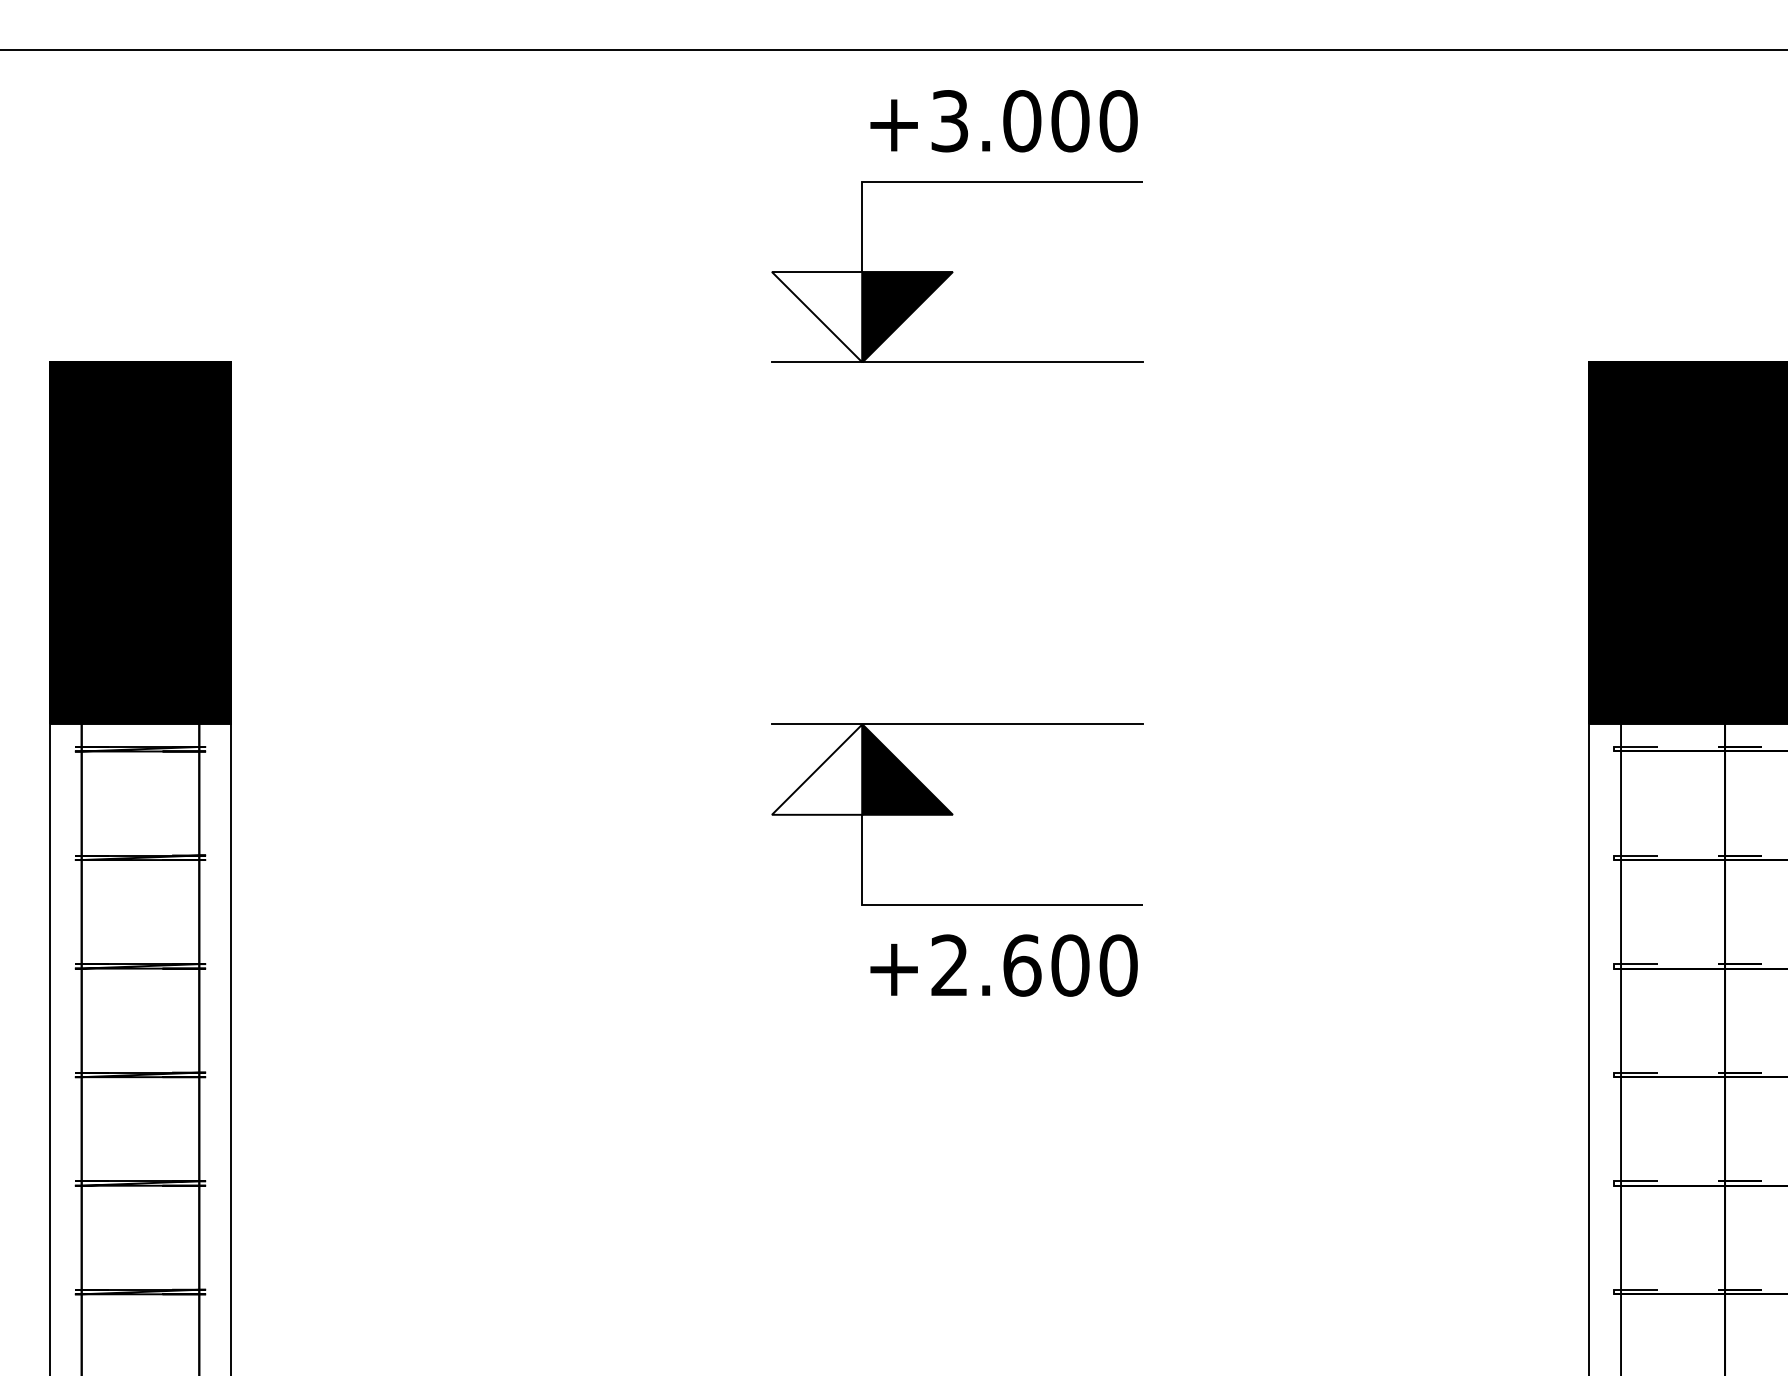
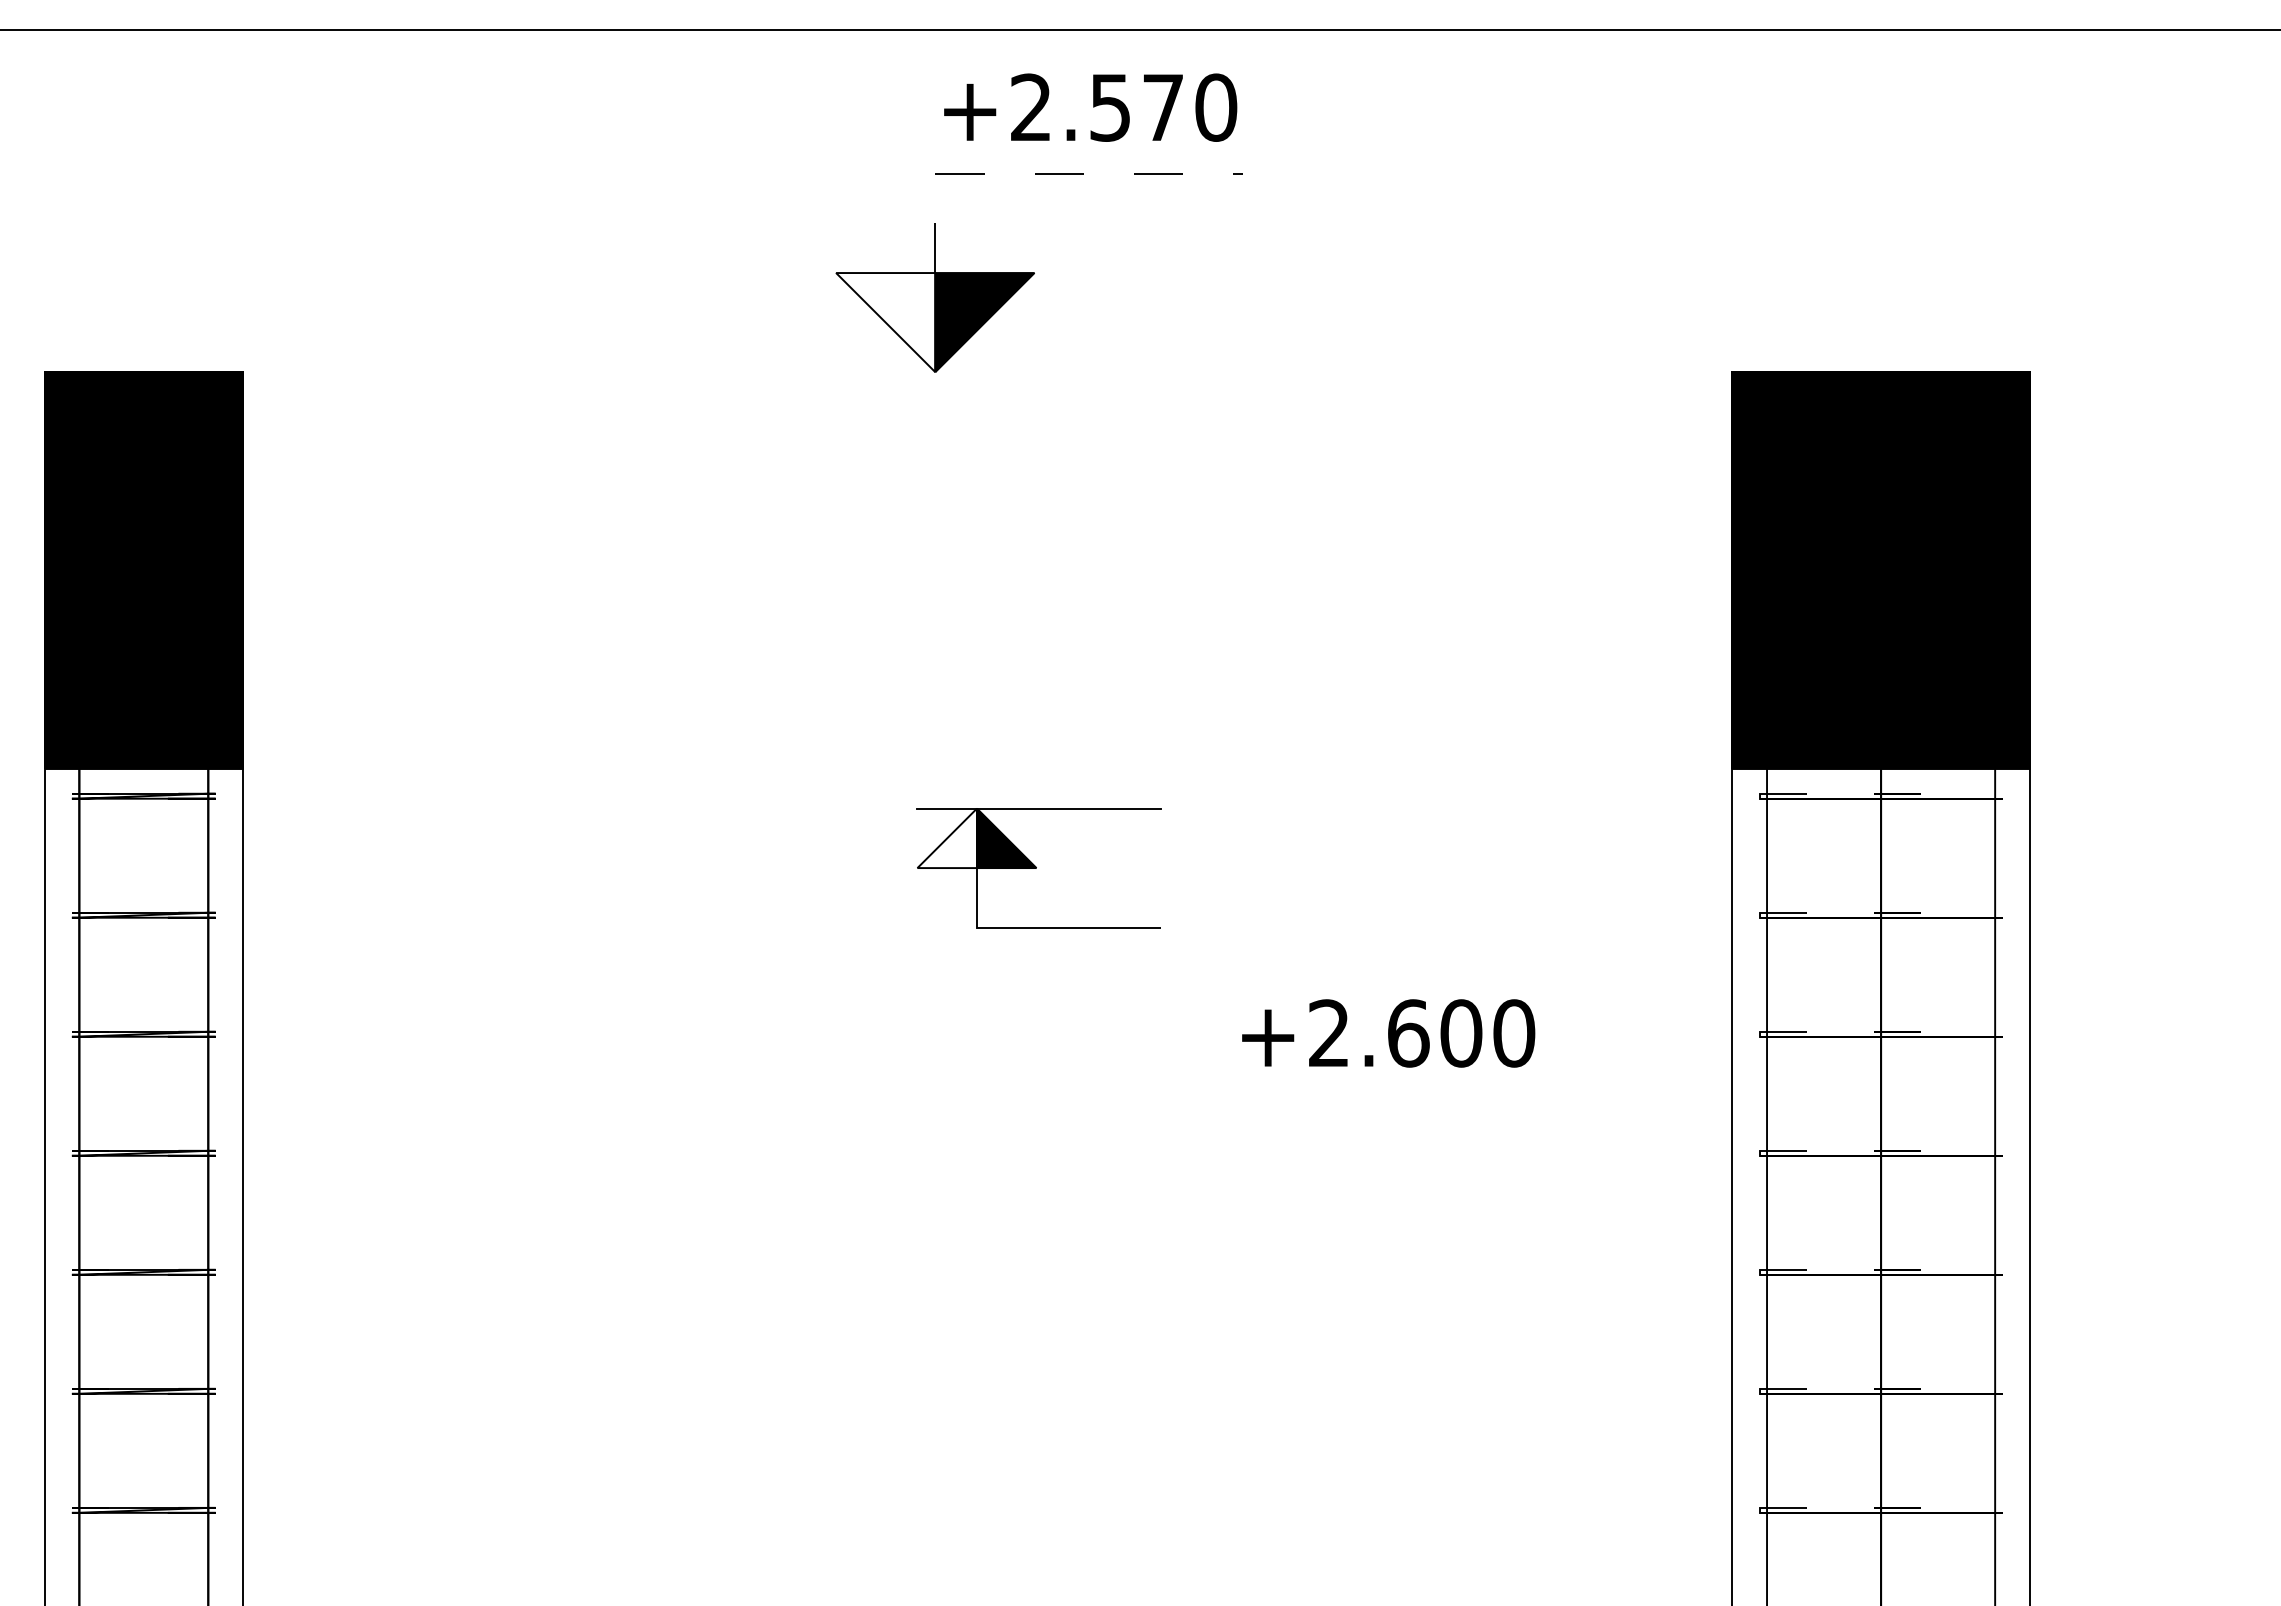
text: (1010, 121) -> (1097, 107), +3.000 -> +2.570
line: (957, 181) -> (1039, 173), solid -> dashed
line: (957, 362) -> (1039, 372), removed
part: (957, 814) -> (1039, 867), size x0.6
text: (1003, 965) -> (1388, 1033), moved

